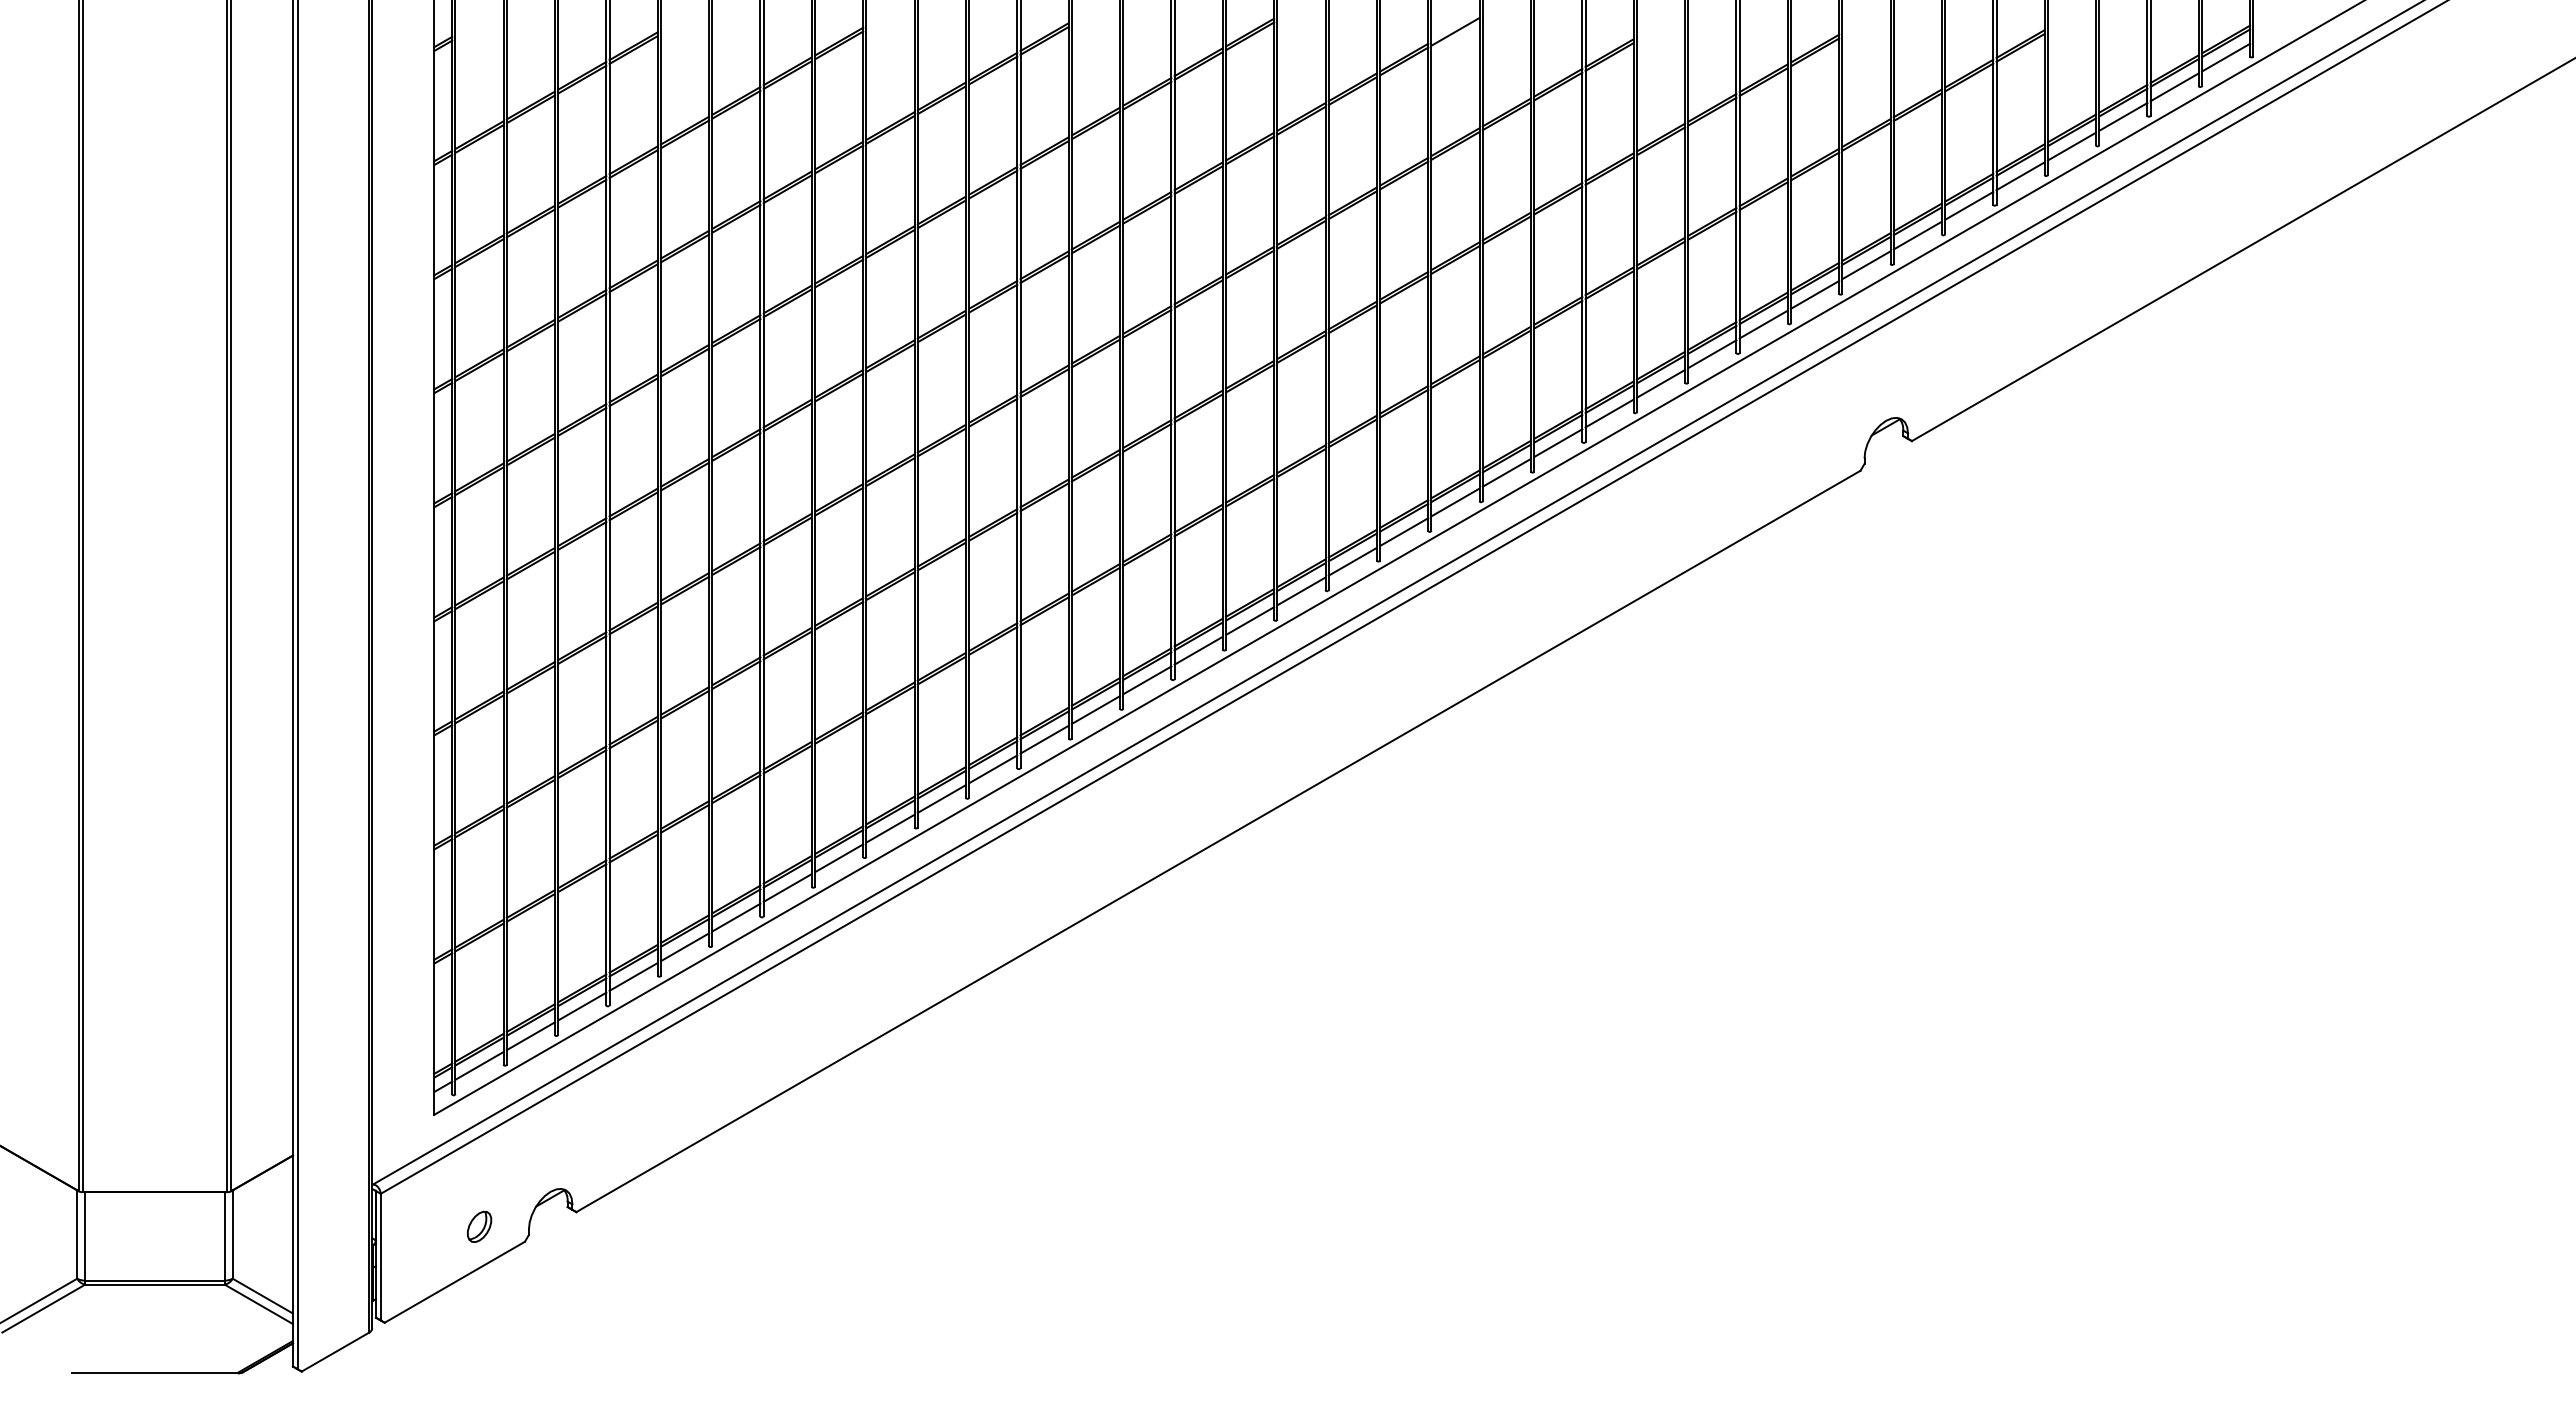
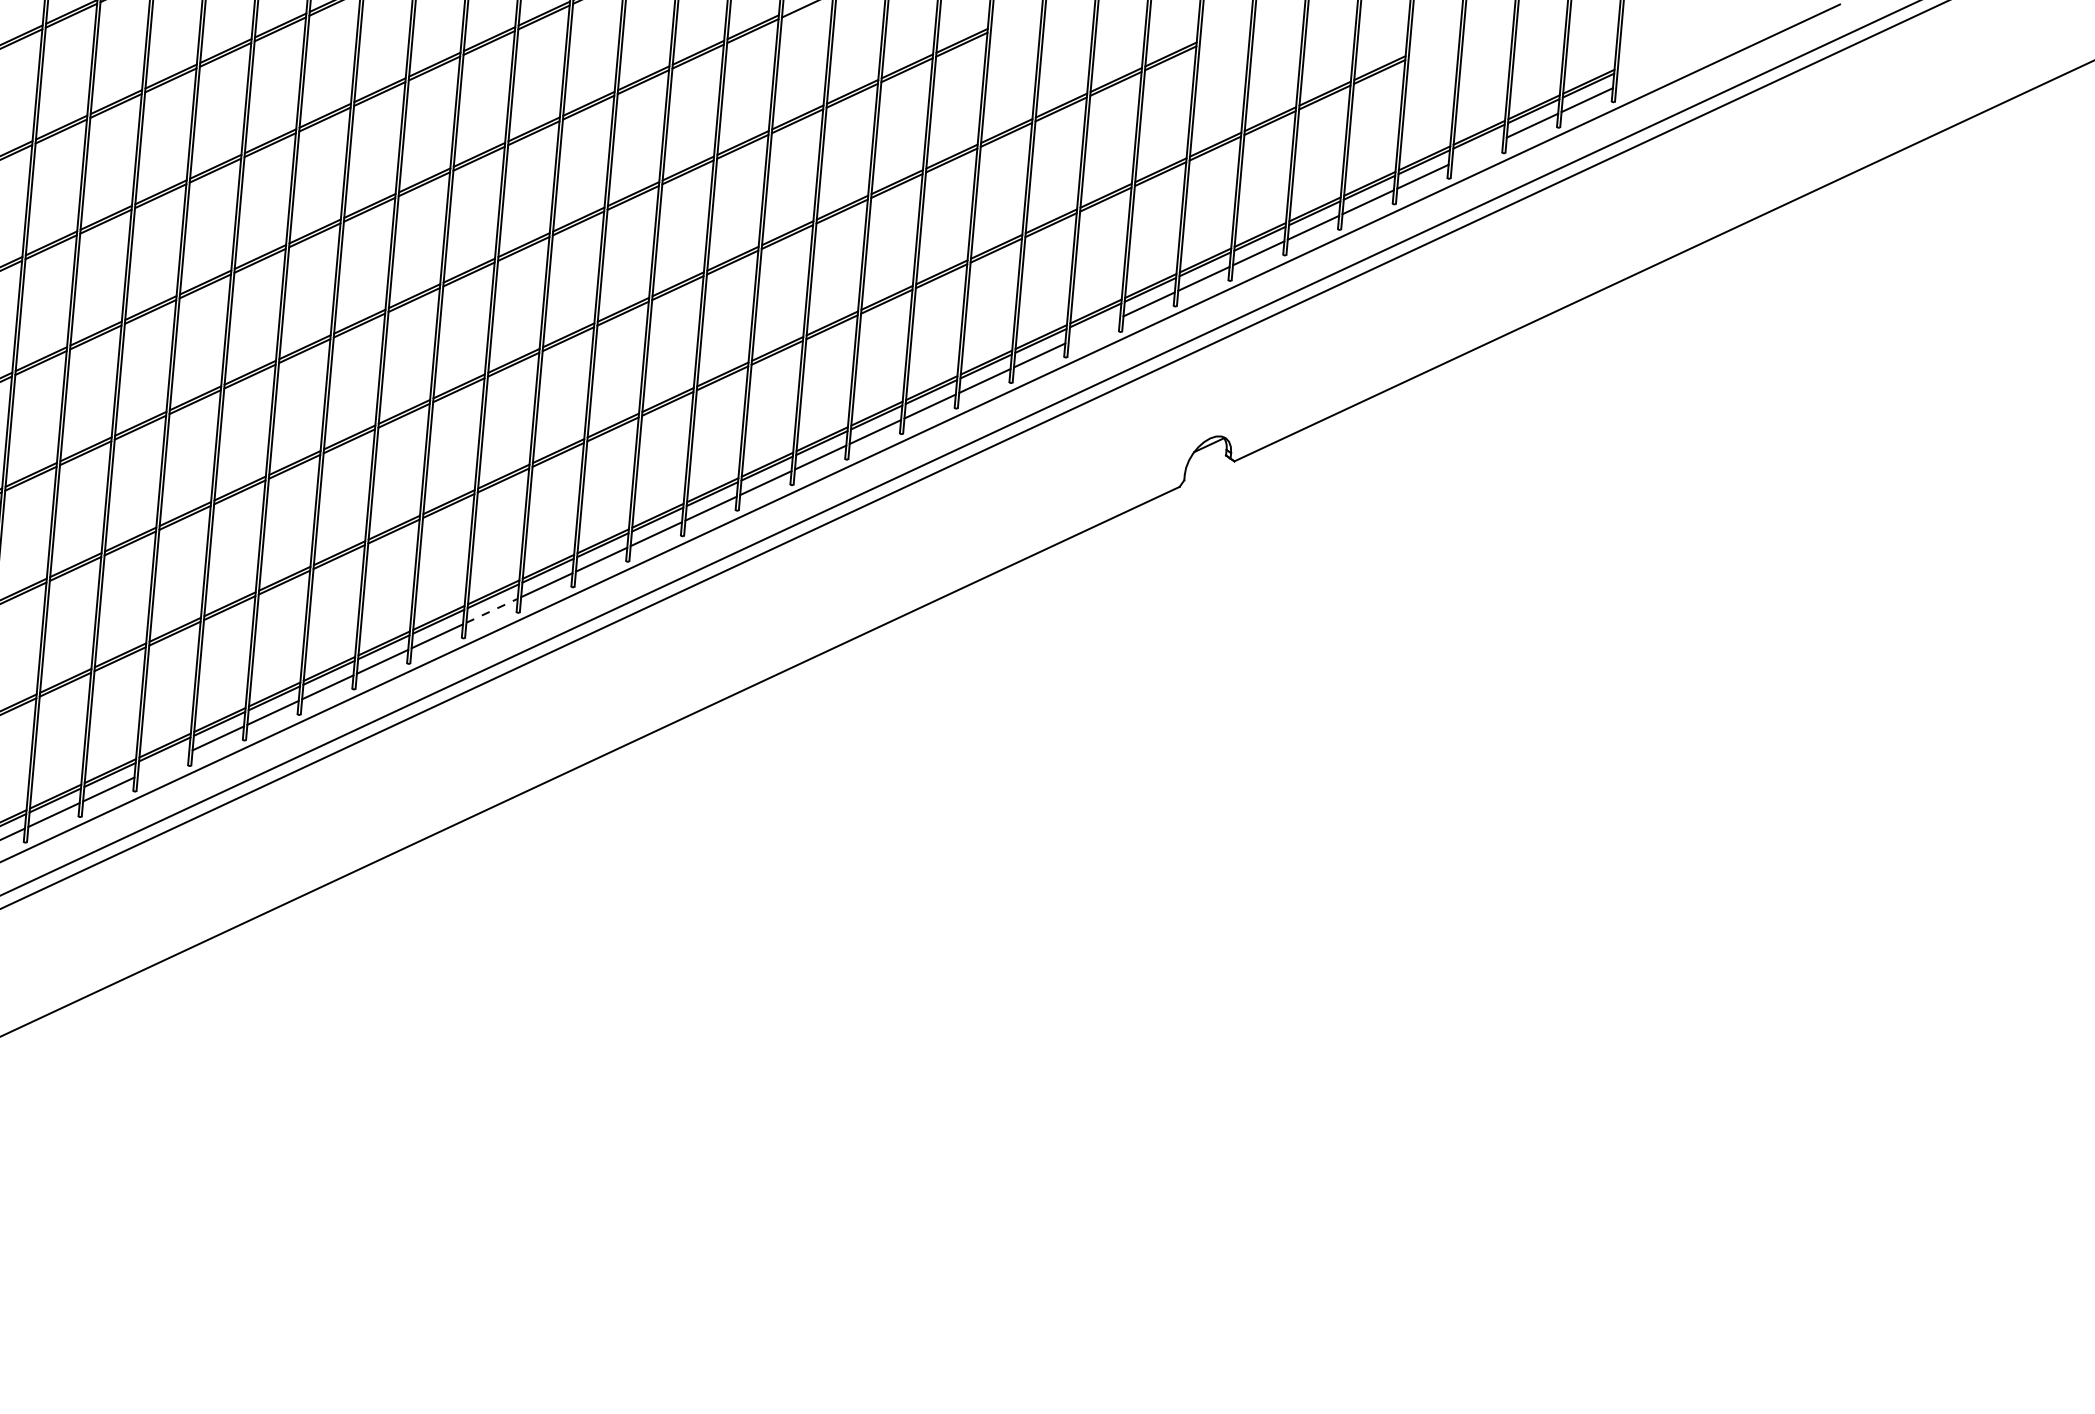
line: (2123, 116) -> (1477, 150), removed
line: (1763, 324) -> (1094, 329), removed
line: (1198, 650) -> (491, 610), solid -> dashed
line: (890, 828) -> (163, 763), removed

